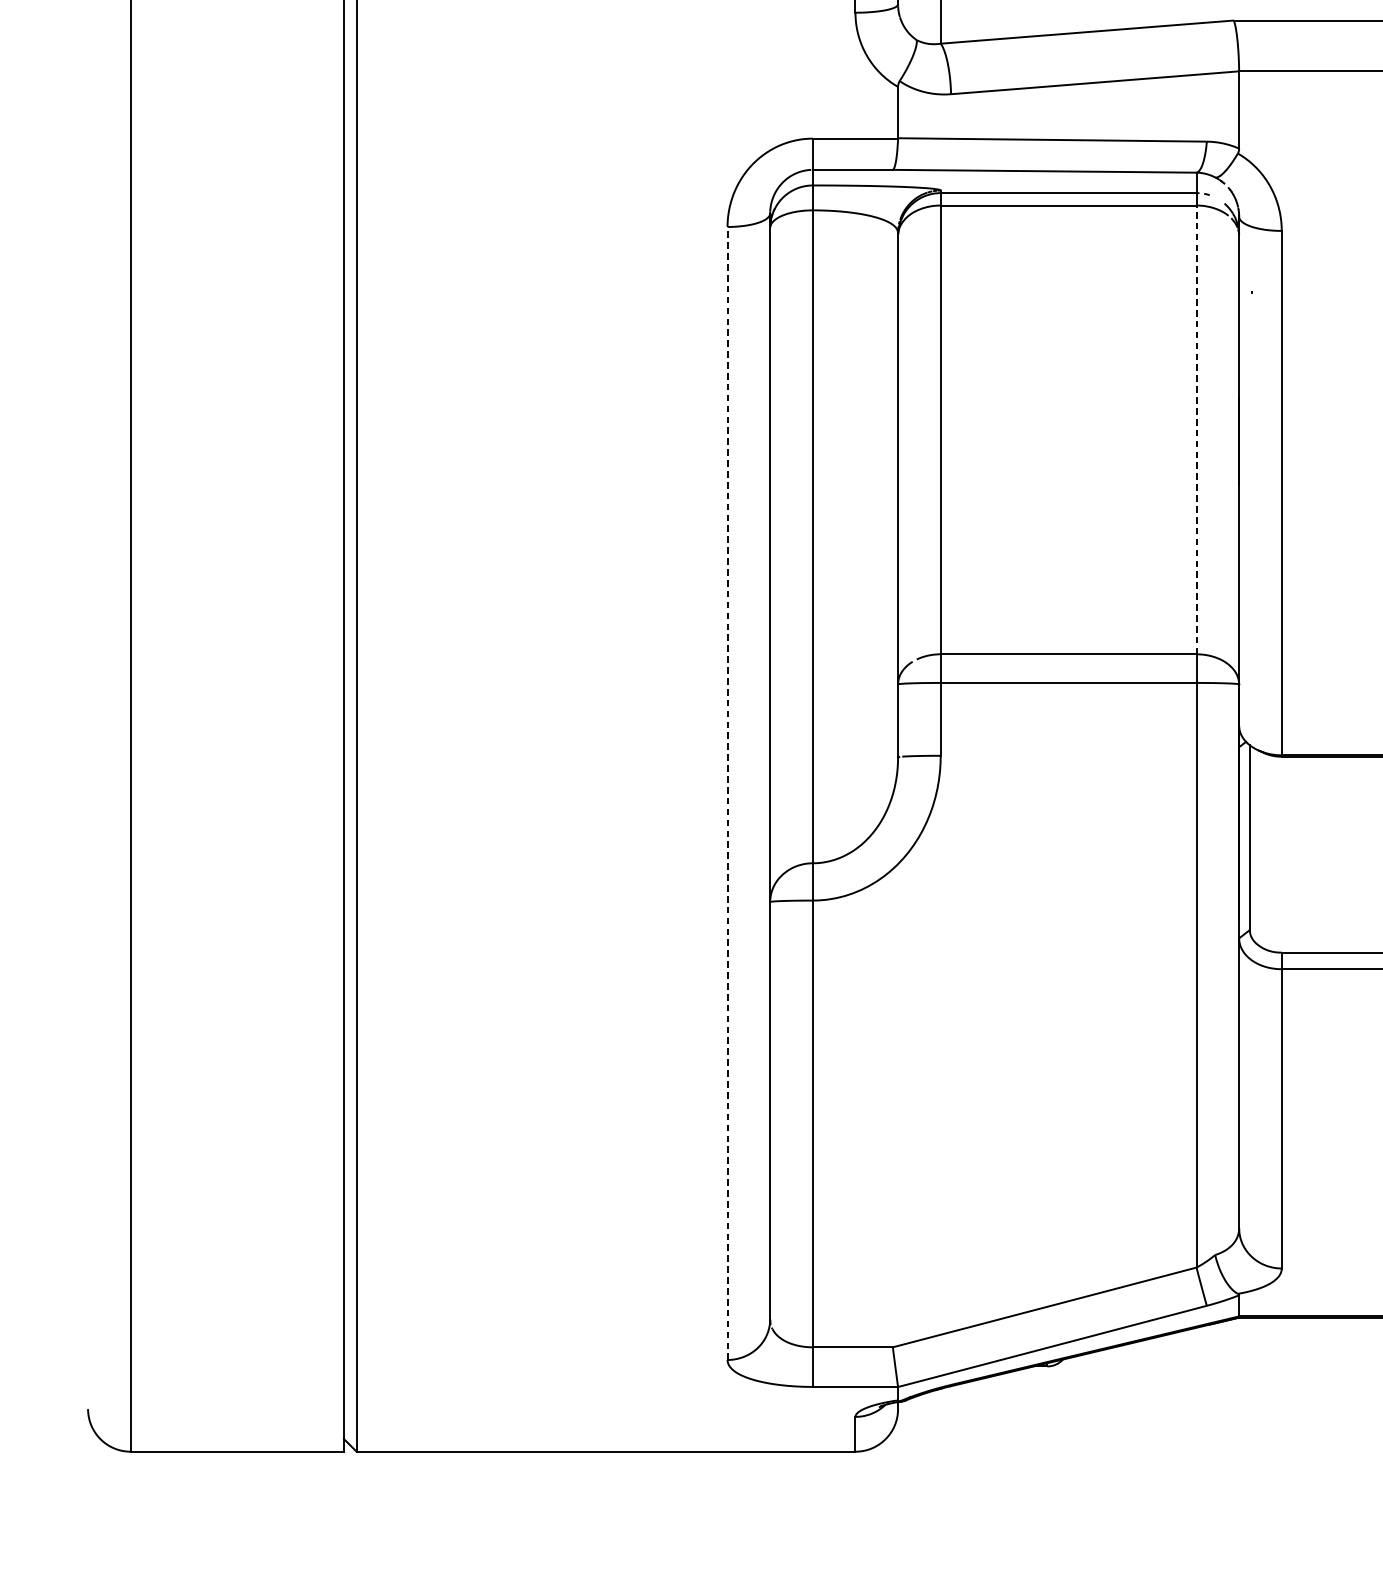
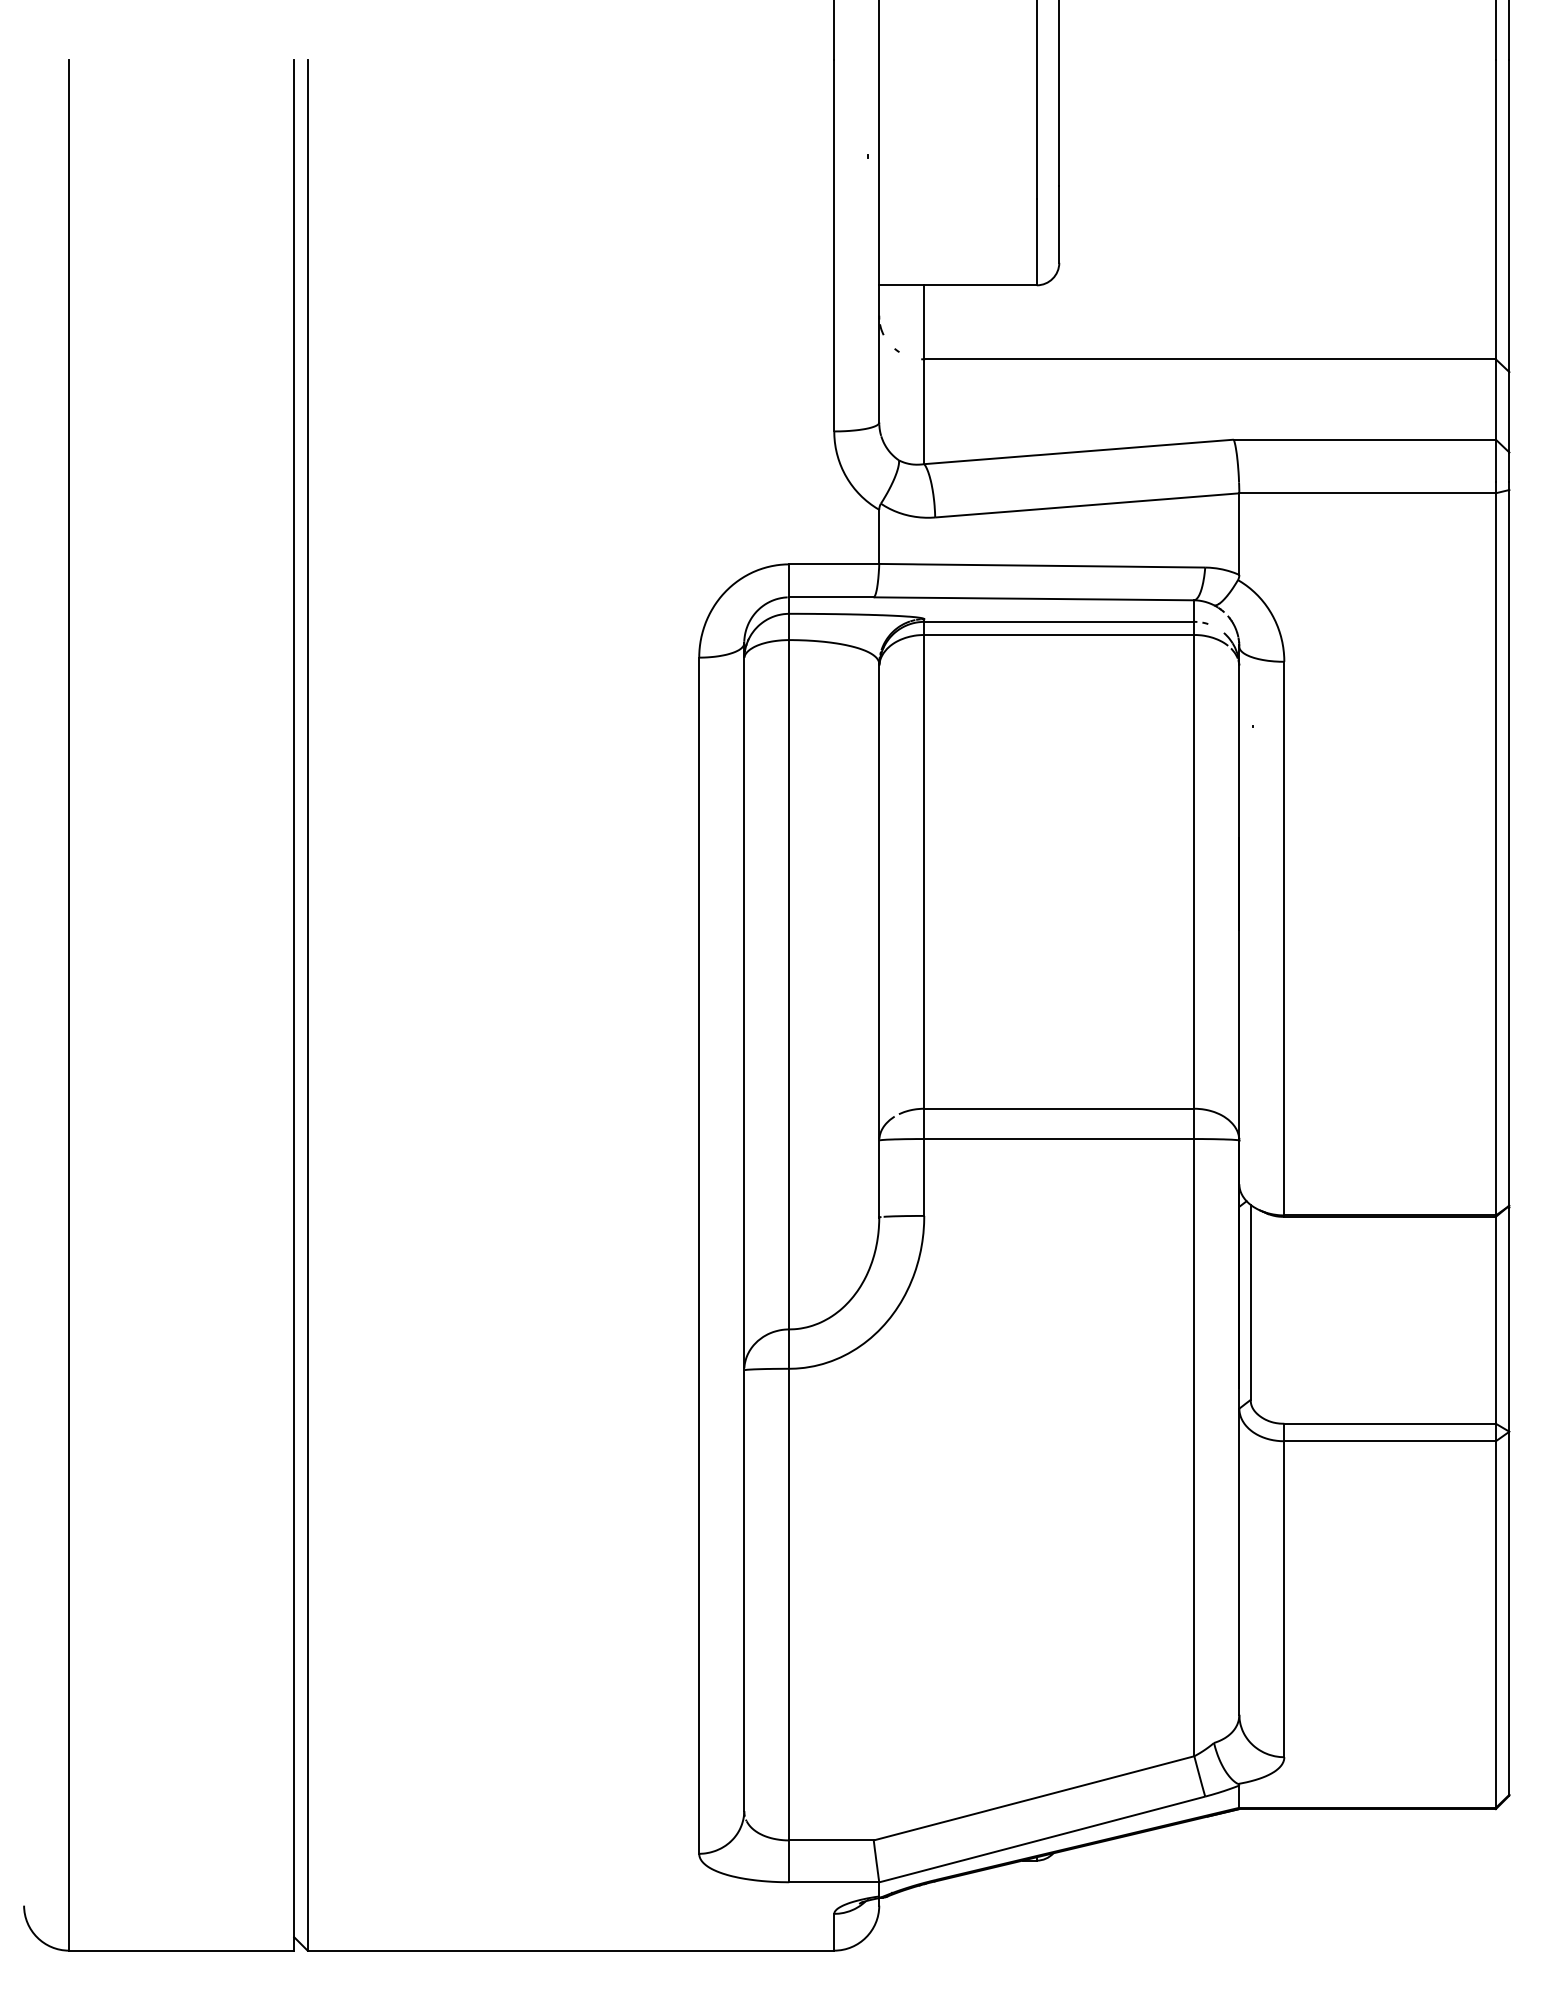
line: (1196, 429) -> (1194, 871), dashed -> solid
line: (727, 793) -> (699, 1255), dashed -> solid

